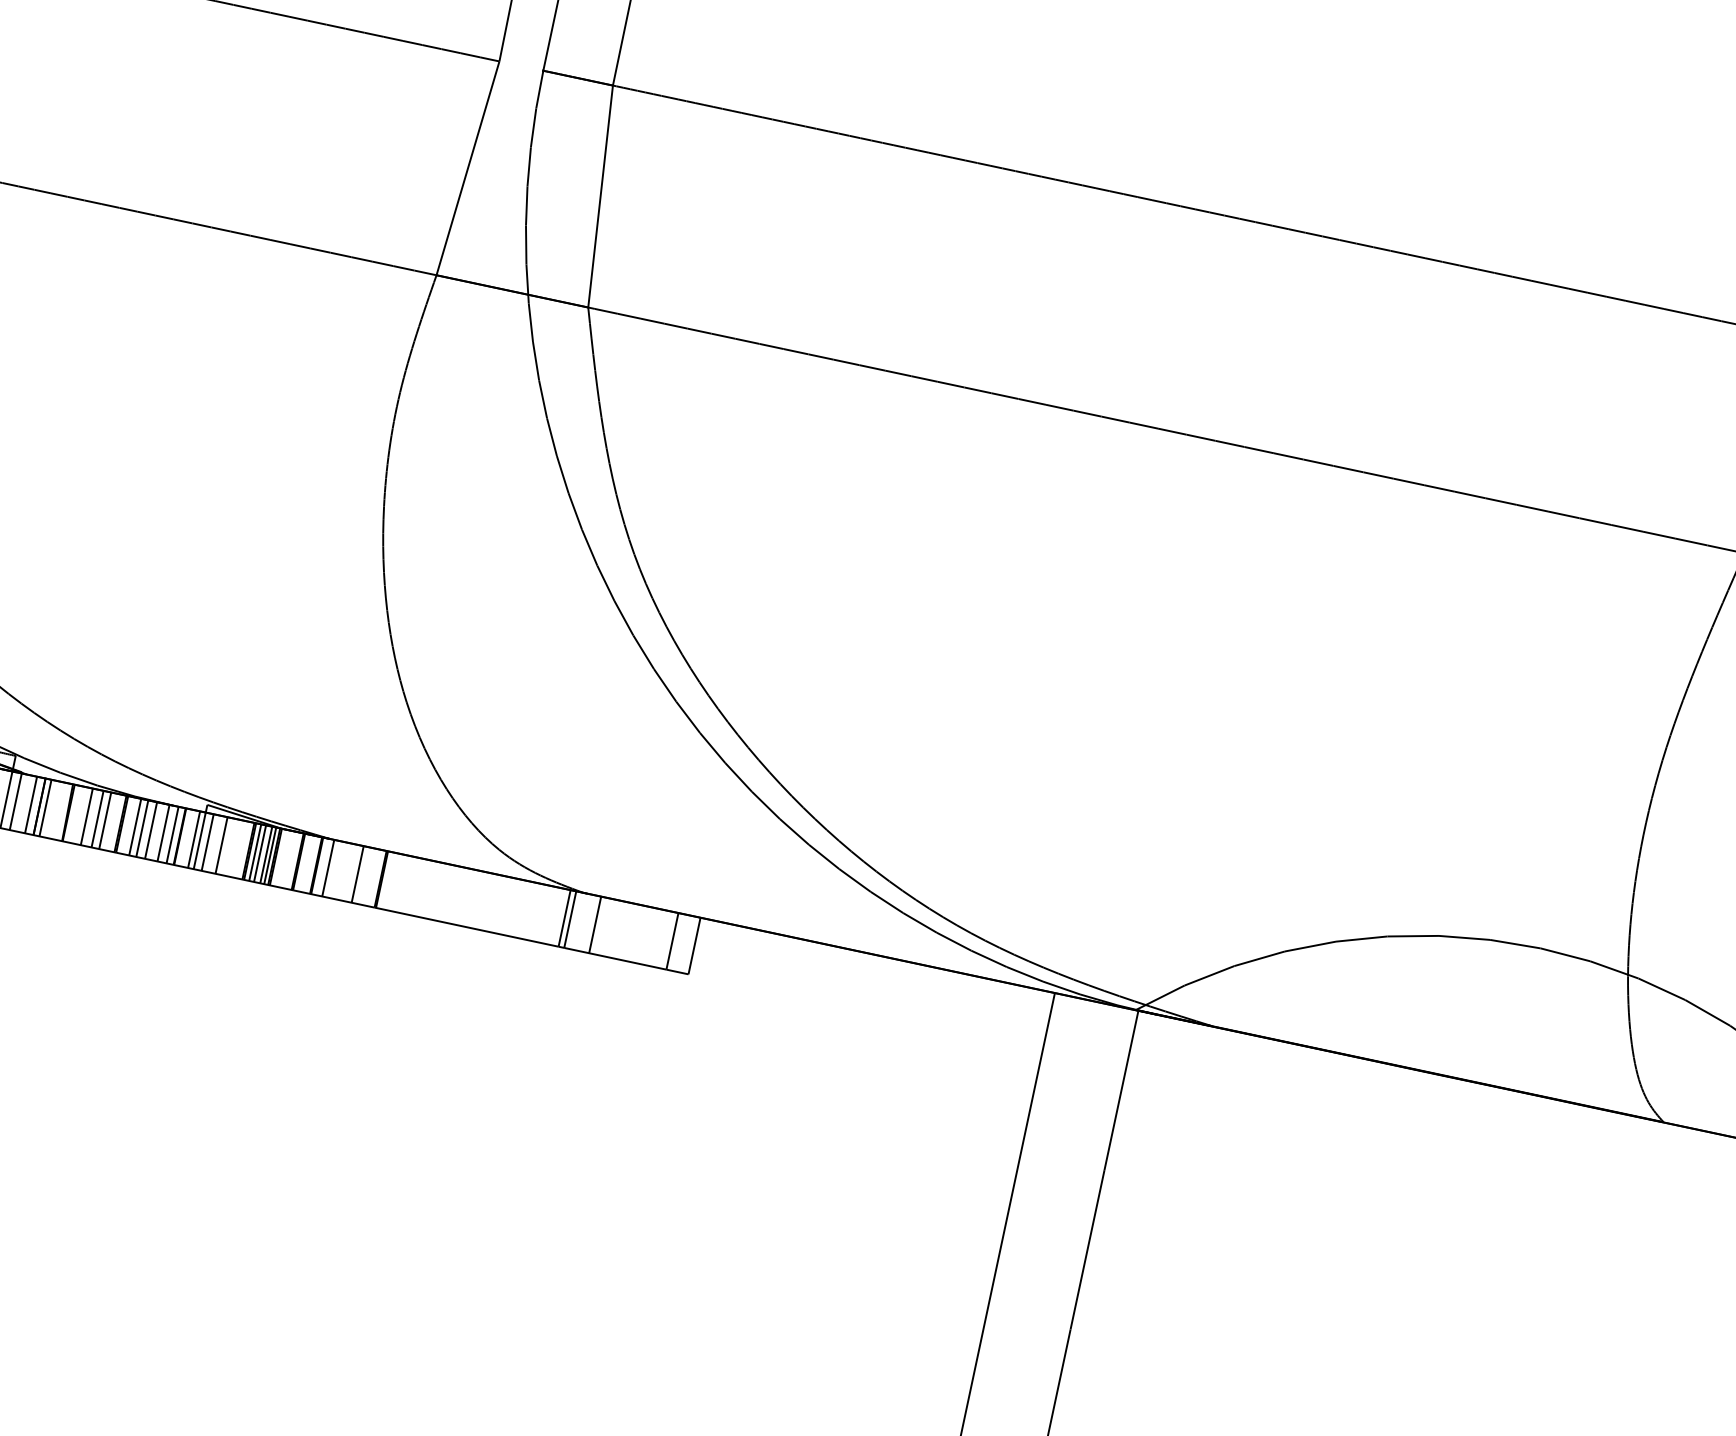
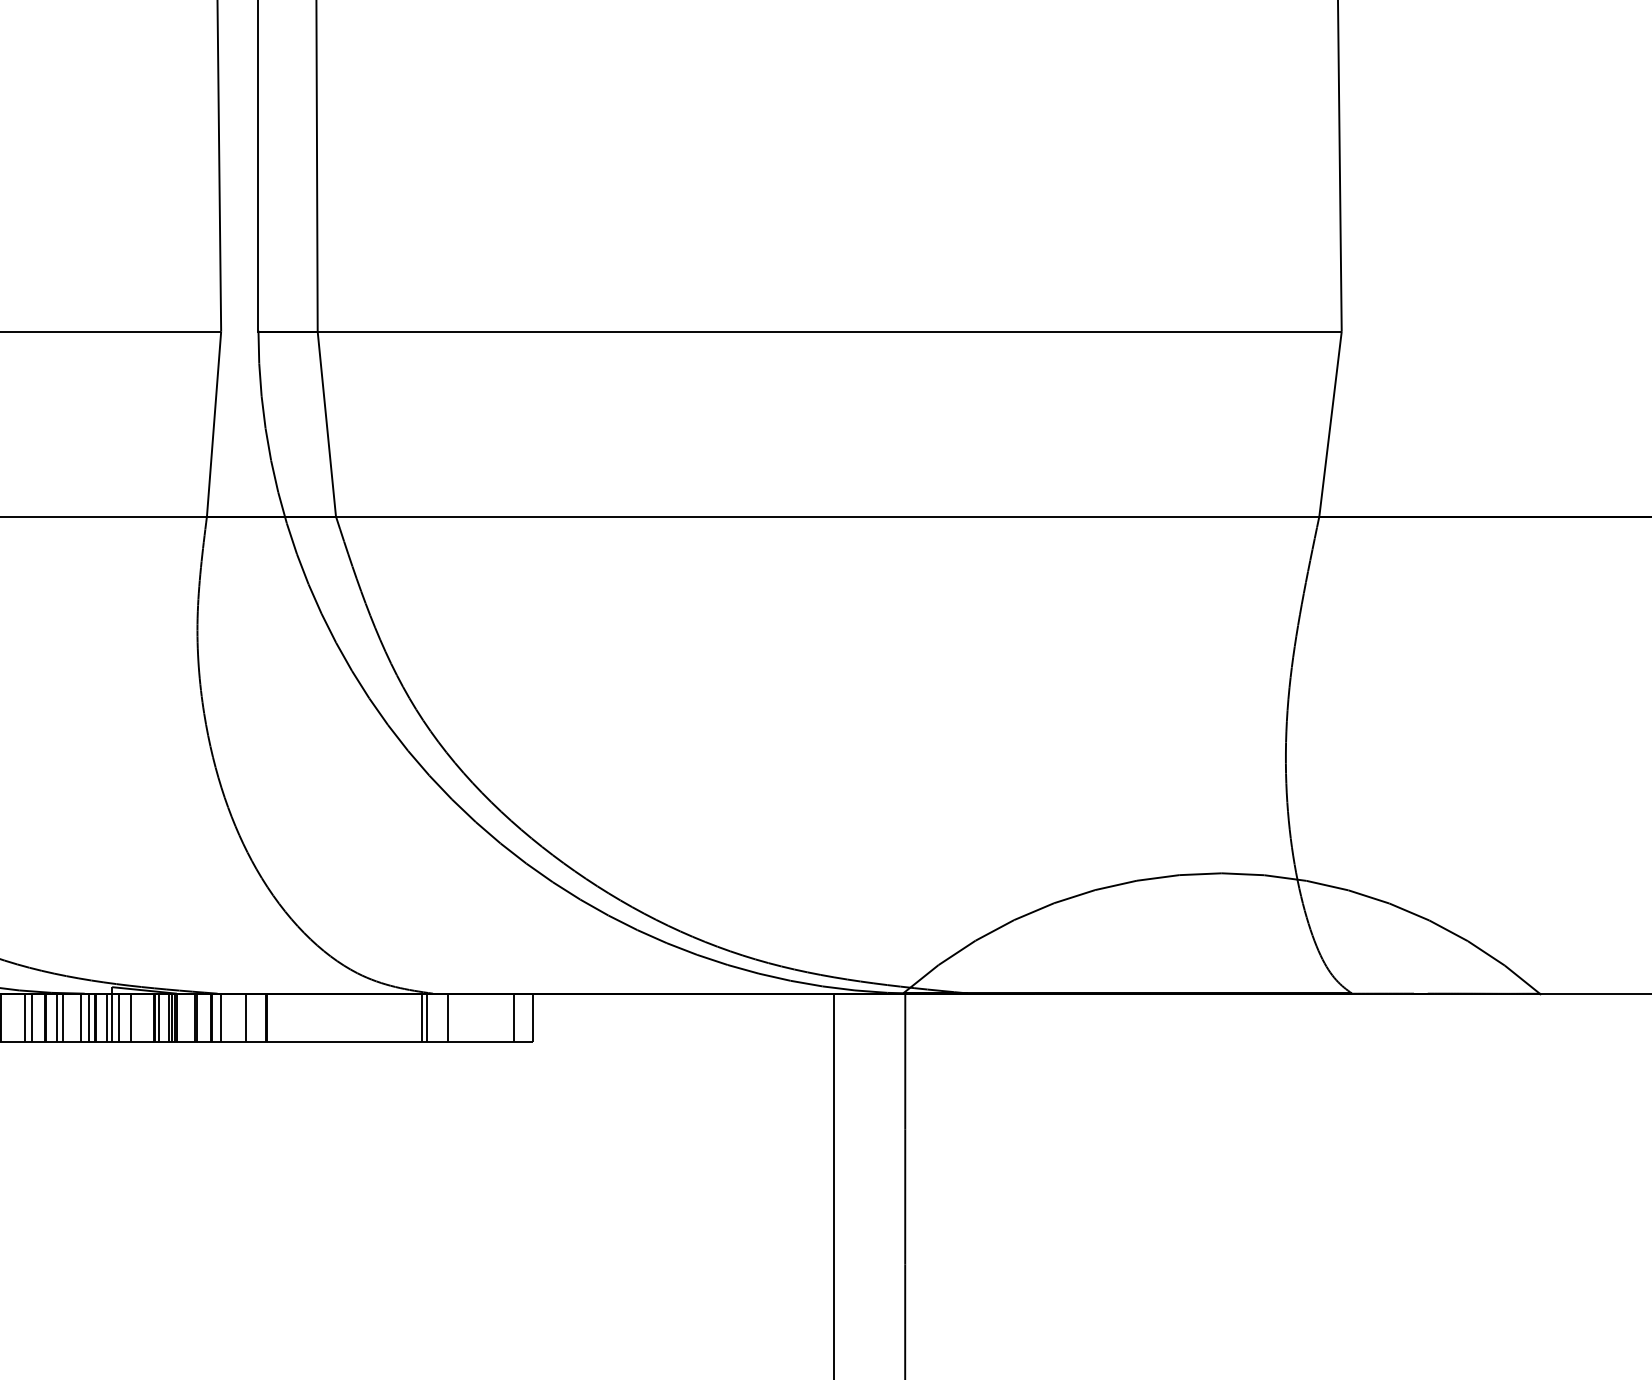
line: (87, 816) -> (16, 1017), removed
line: (150, 830) -> (70, 1017), removed
line: (260, 853) -> (163, 1017), removed

